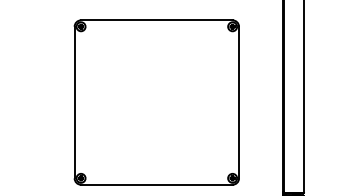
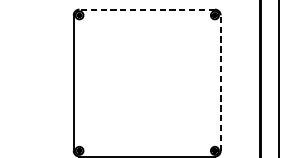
line: (156, 20) -> (146, 9), solid -> dashed
line: (239, 102) -> (221, 83), solid -> dashed

